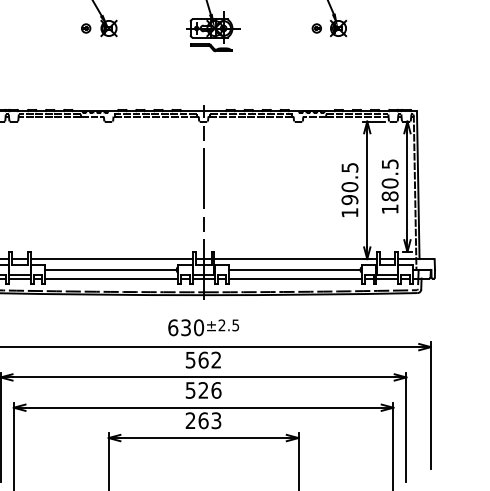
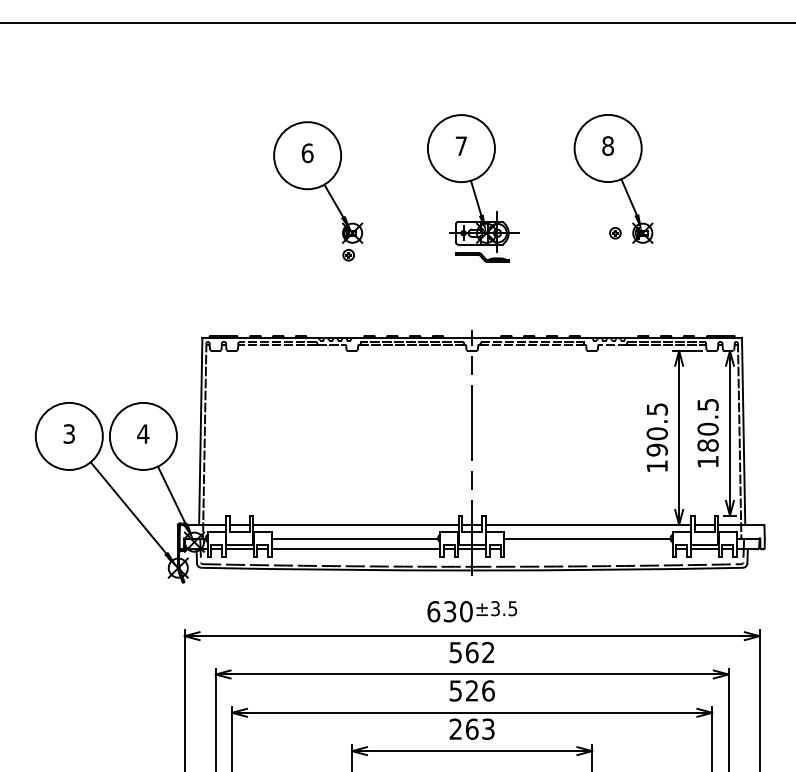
part: (86, 28) -> (348, 255), moved
line: (295, 278) -> (588, 549), removed
text: (222, 325) -> (495, 608), ±2.5 -> ±3.5

